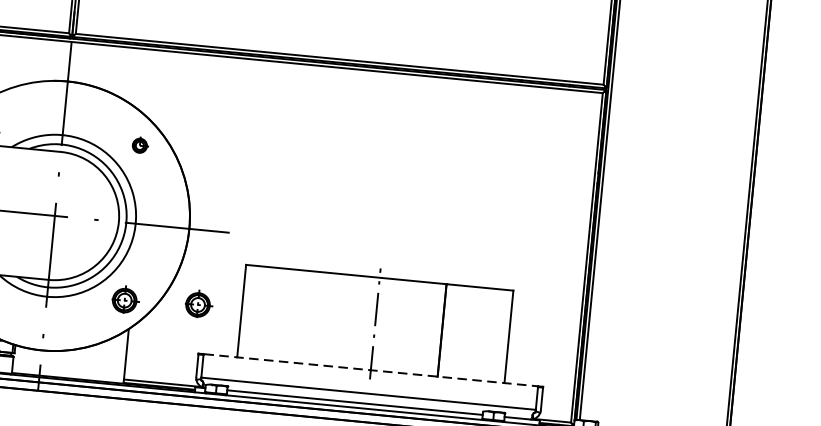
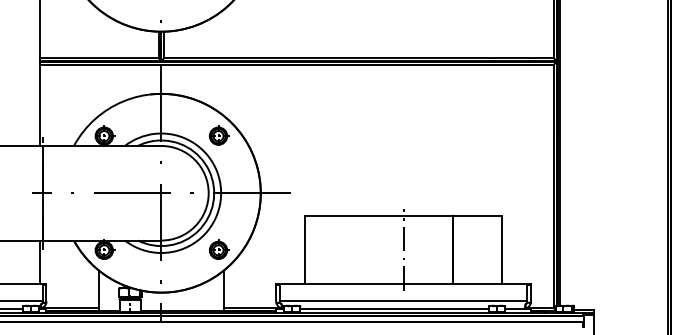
part: (139, 145) -> (218, 135), size x1.67
part: (198, 303) -> (272, 247), removed
line: (372, 369) -> (404, 283), dashed -> solid

